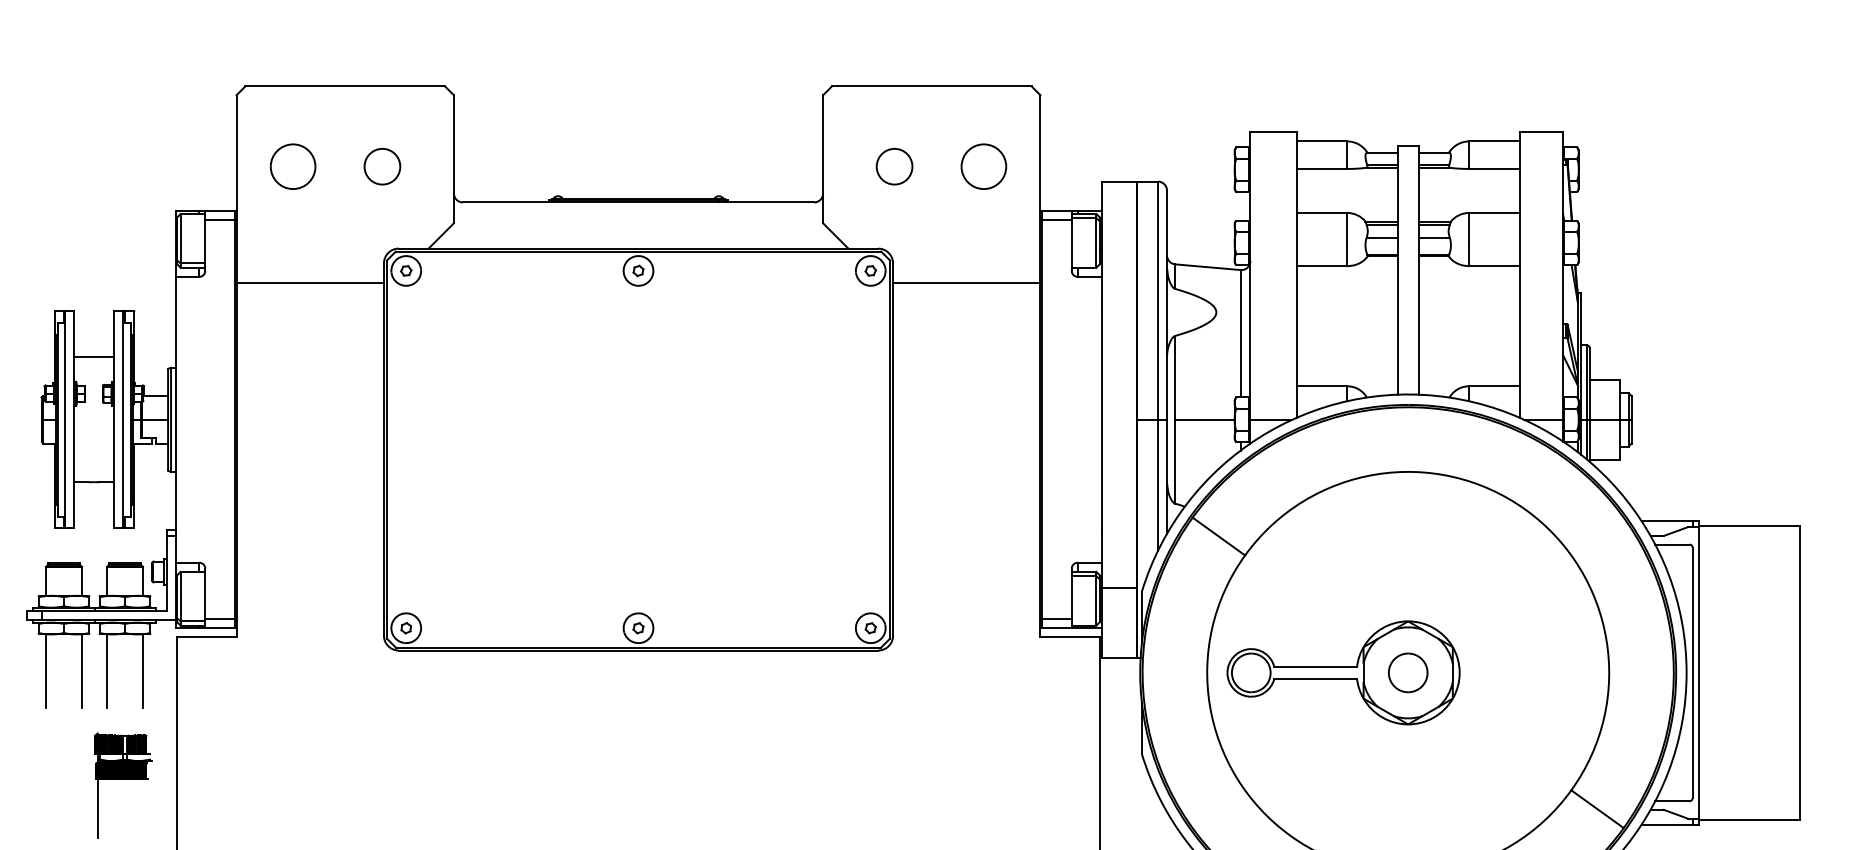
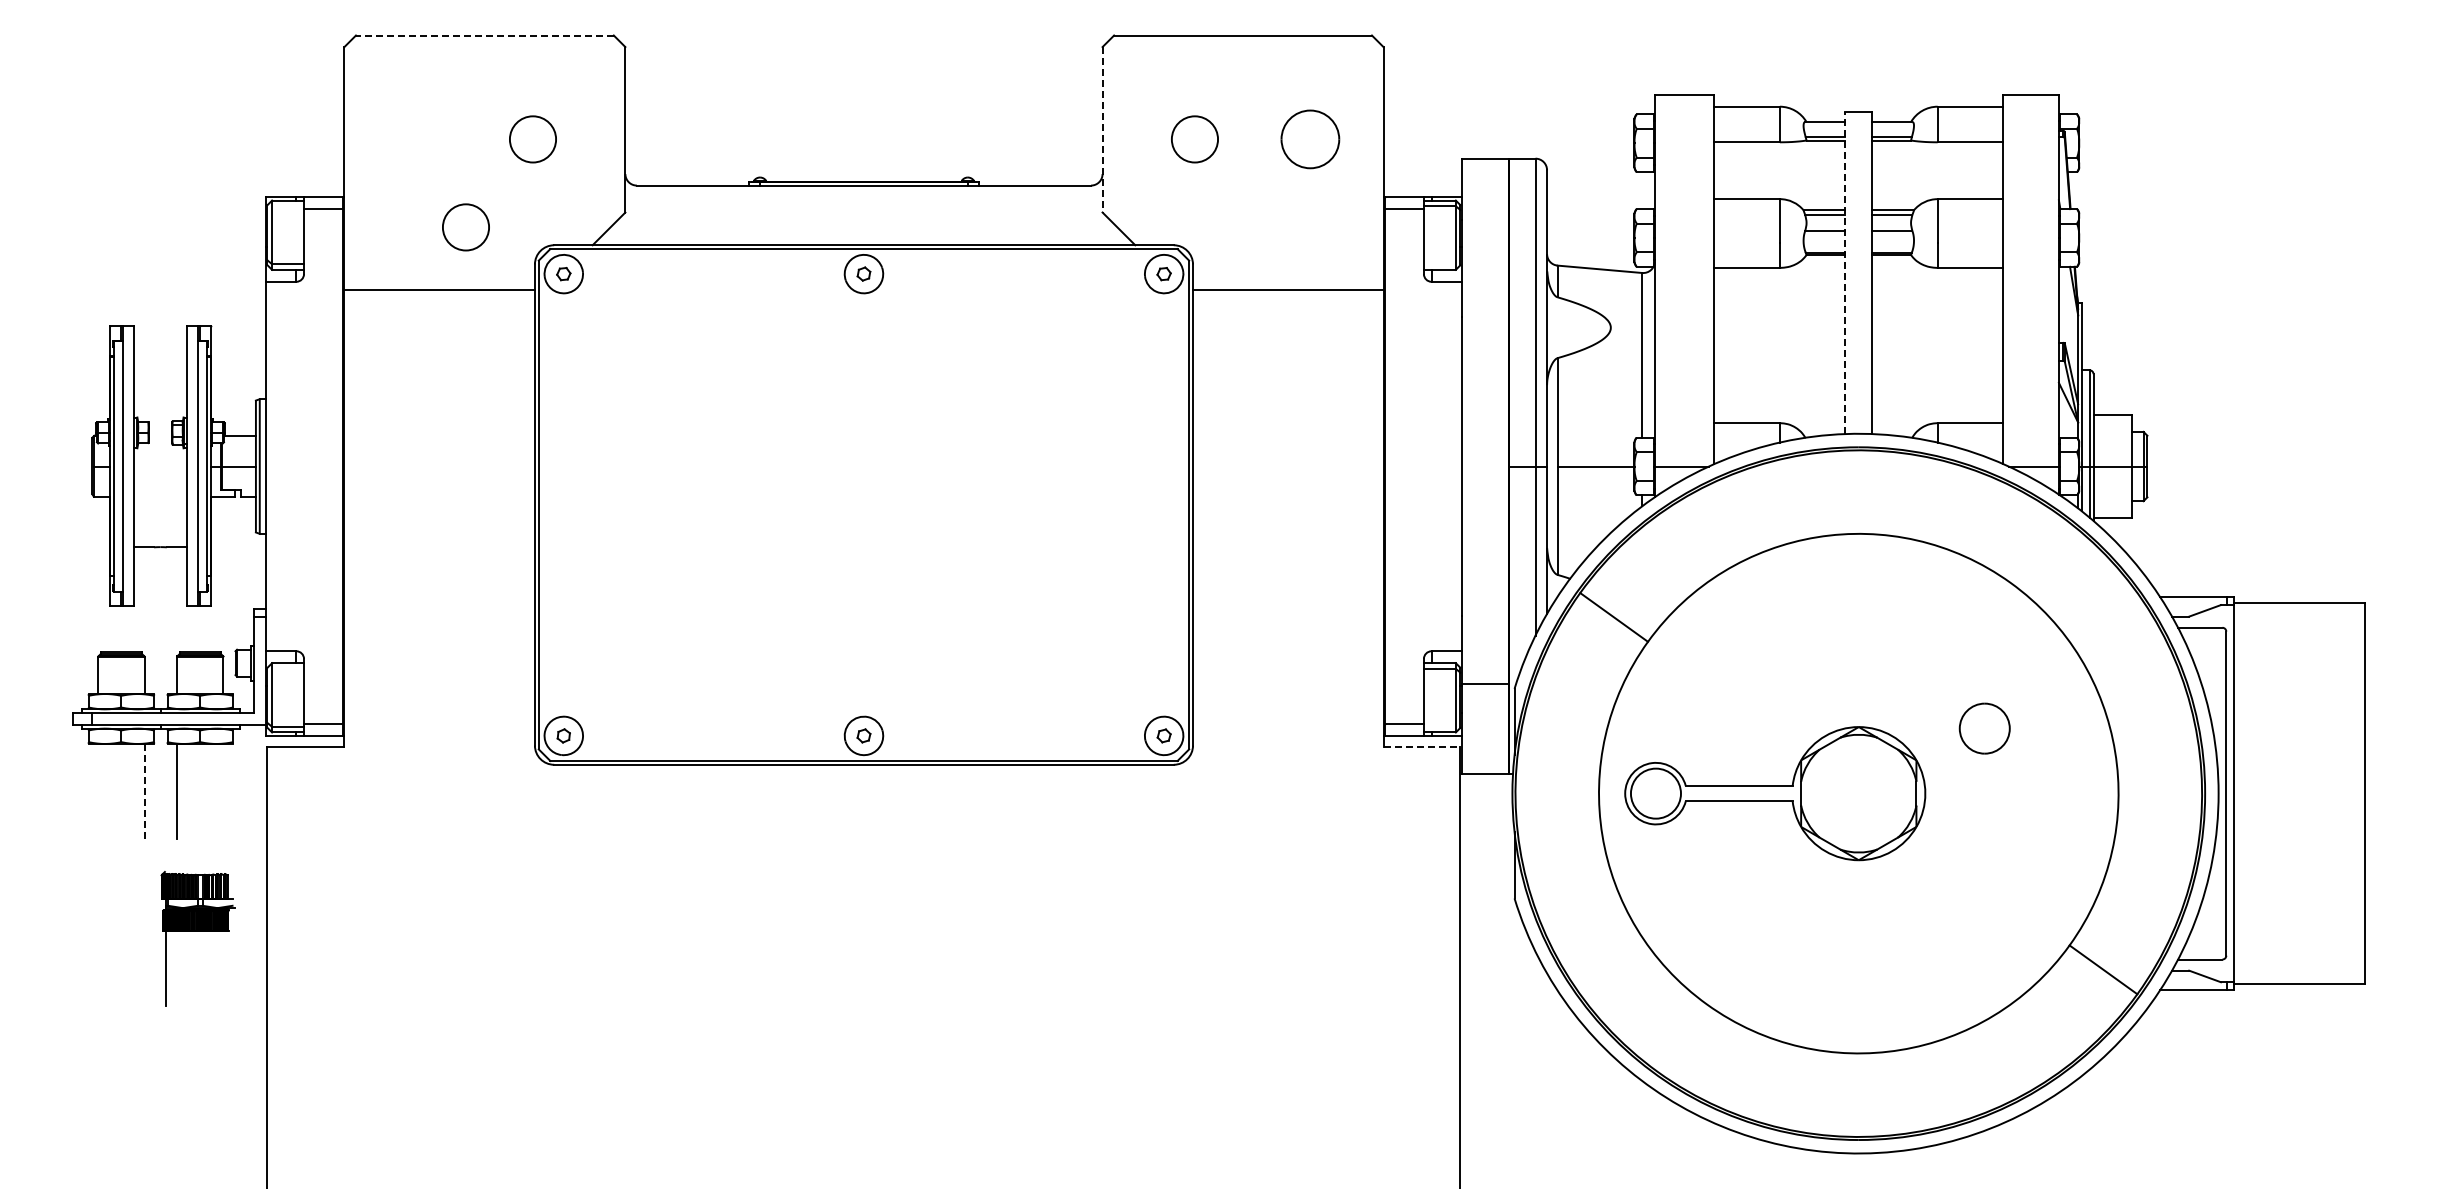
line: (344, 86) -> (484, 35), solid -> dashed
line: (823, 159) -> (1102, 129), solid -> dashed
part: (293, 166) -> (417, 139), removed
circle: (330, 234) -> (465, 227), added
line: (1397, 270) -> (1845, 273), solid -> dashed
line: (94, 357) -> (160, 385), removed
line: (1070, 637) -> (1422, 747), solid -> dashed
line: (46, 671) -> (98, 791), removed
line: (81, 671) -> (144, 791), solid -> dashed
line: (142, 671) -> (223, 791), removed
part: (1407, 672) -> (1984, 728), moved

